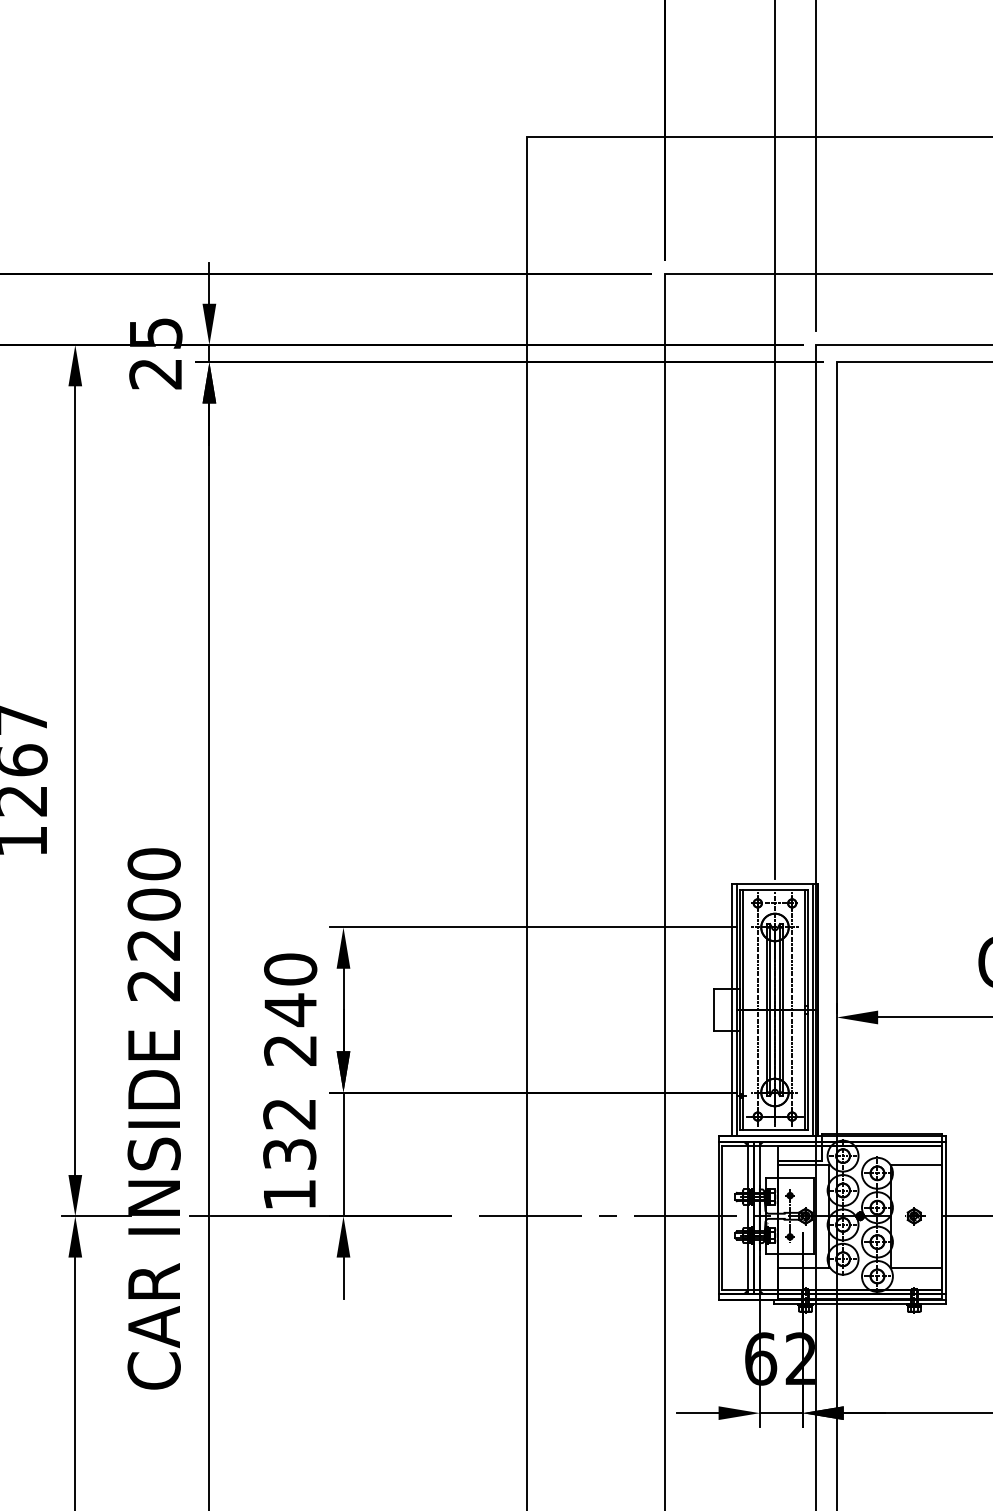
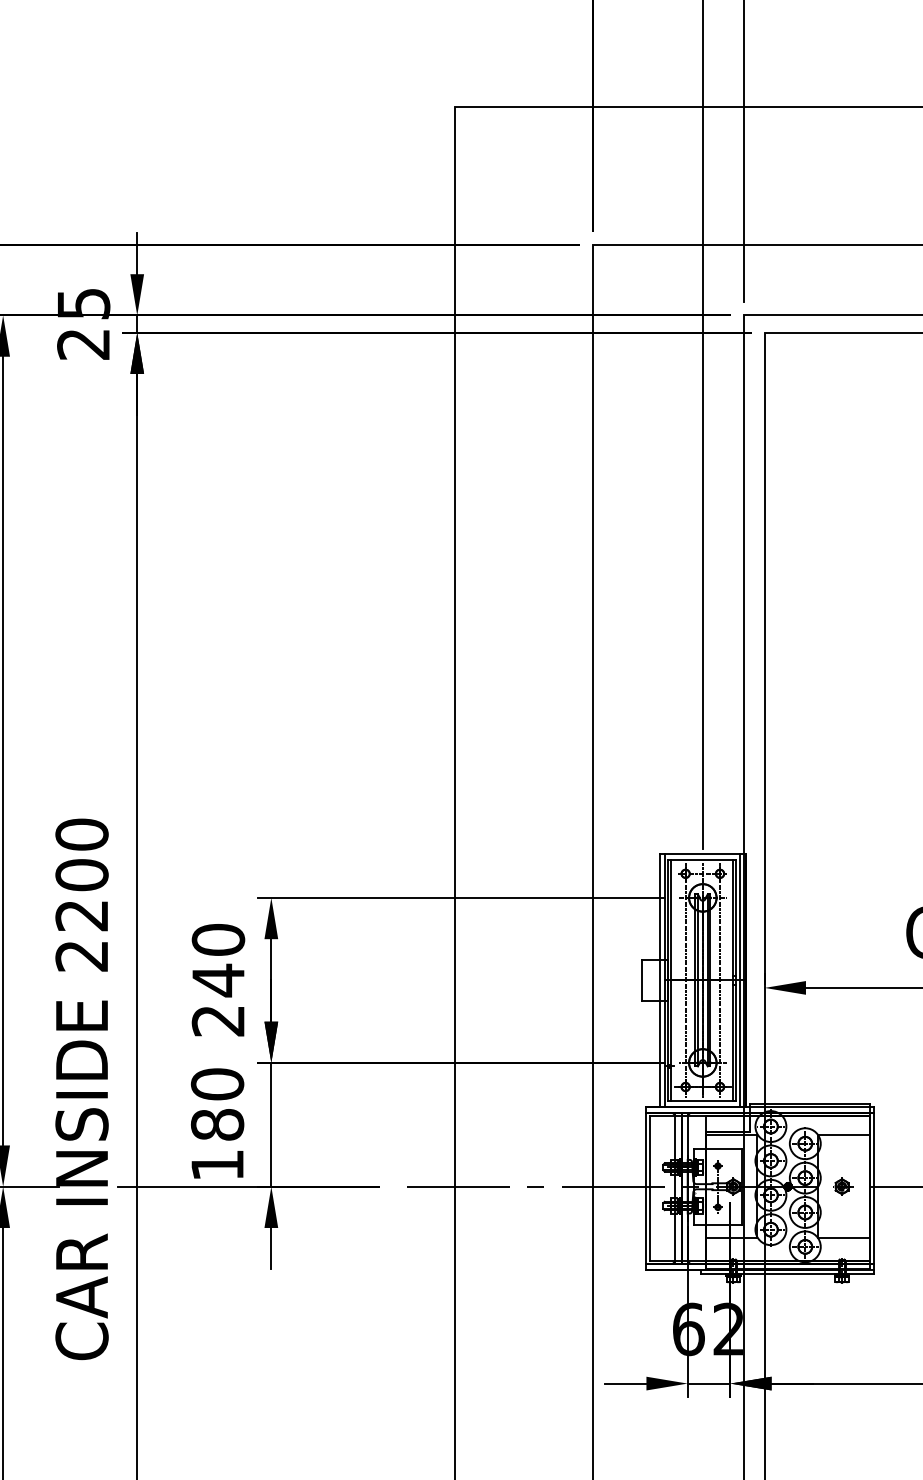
text: (289, 1133) -> (217, 1103), 132 -> 180

